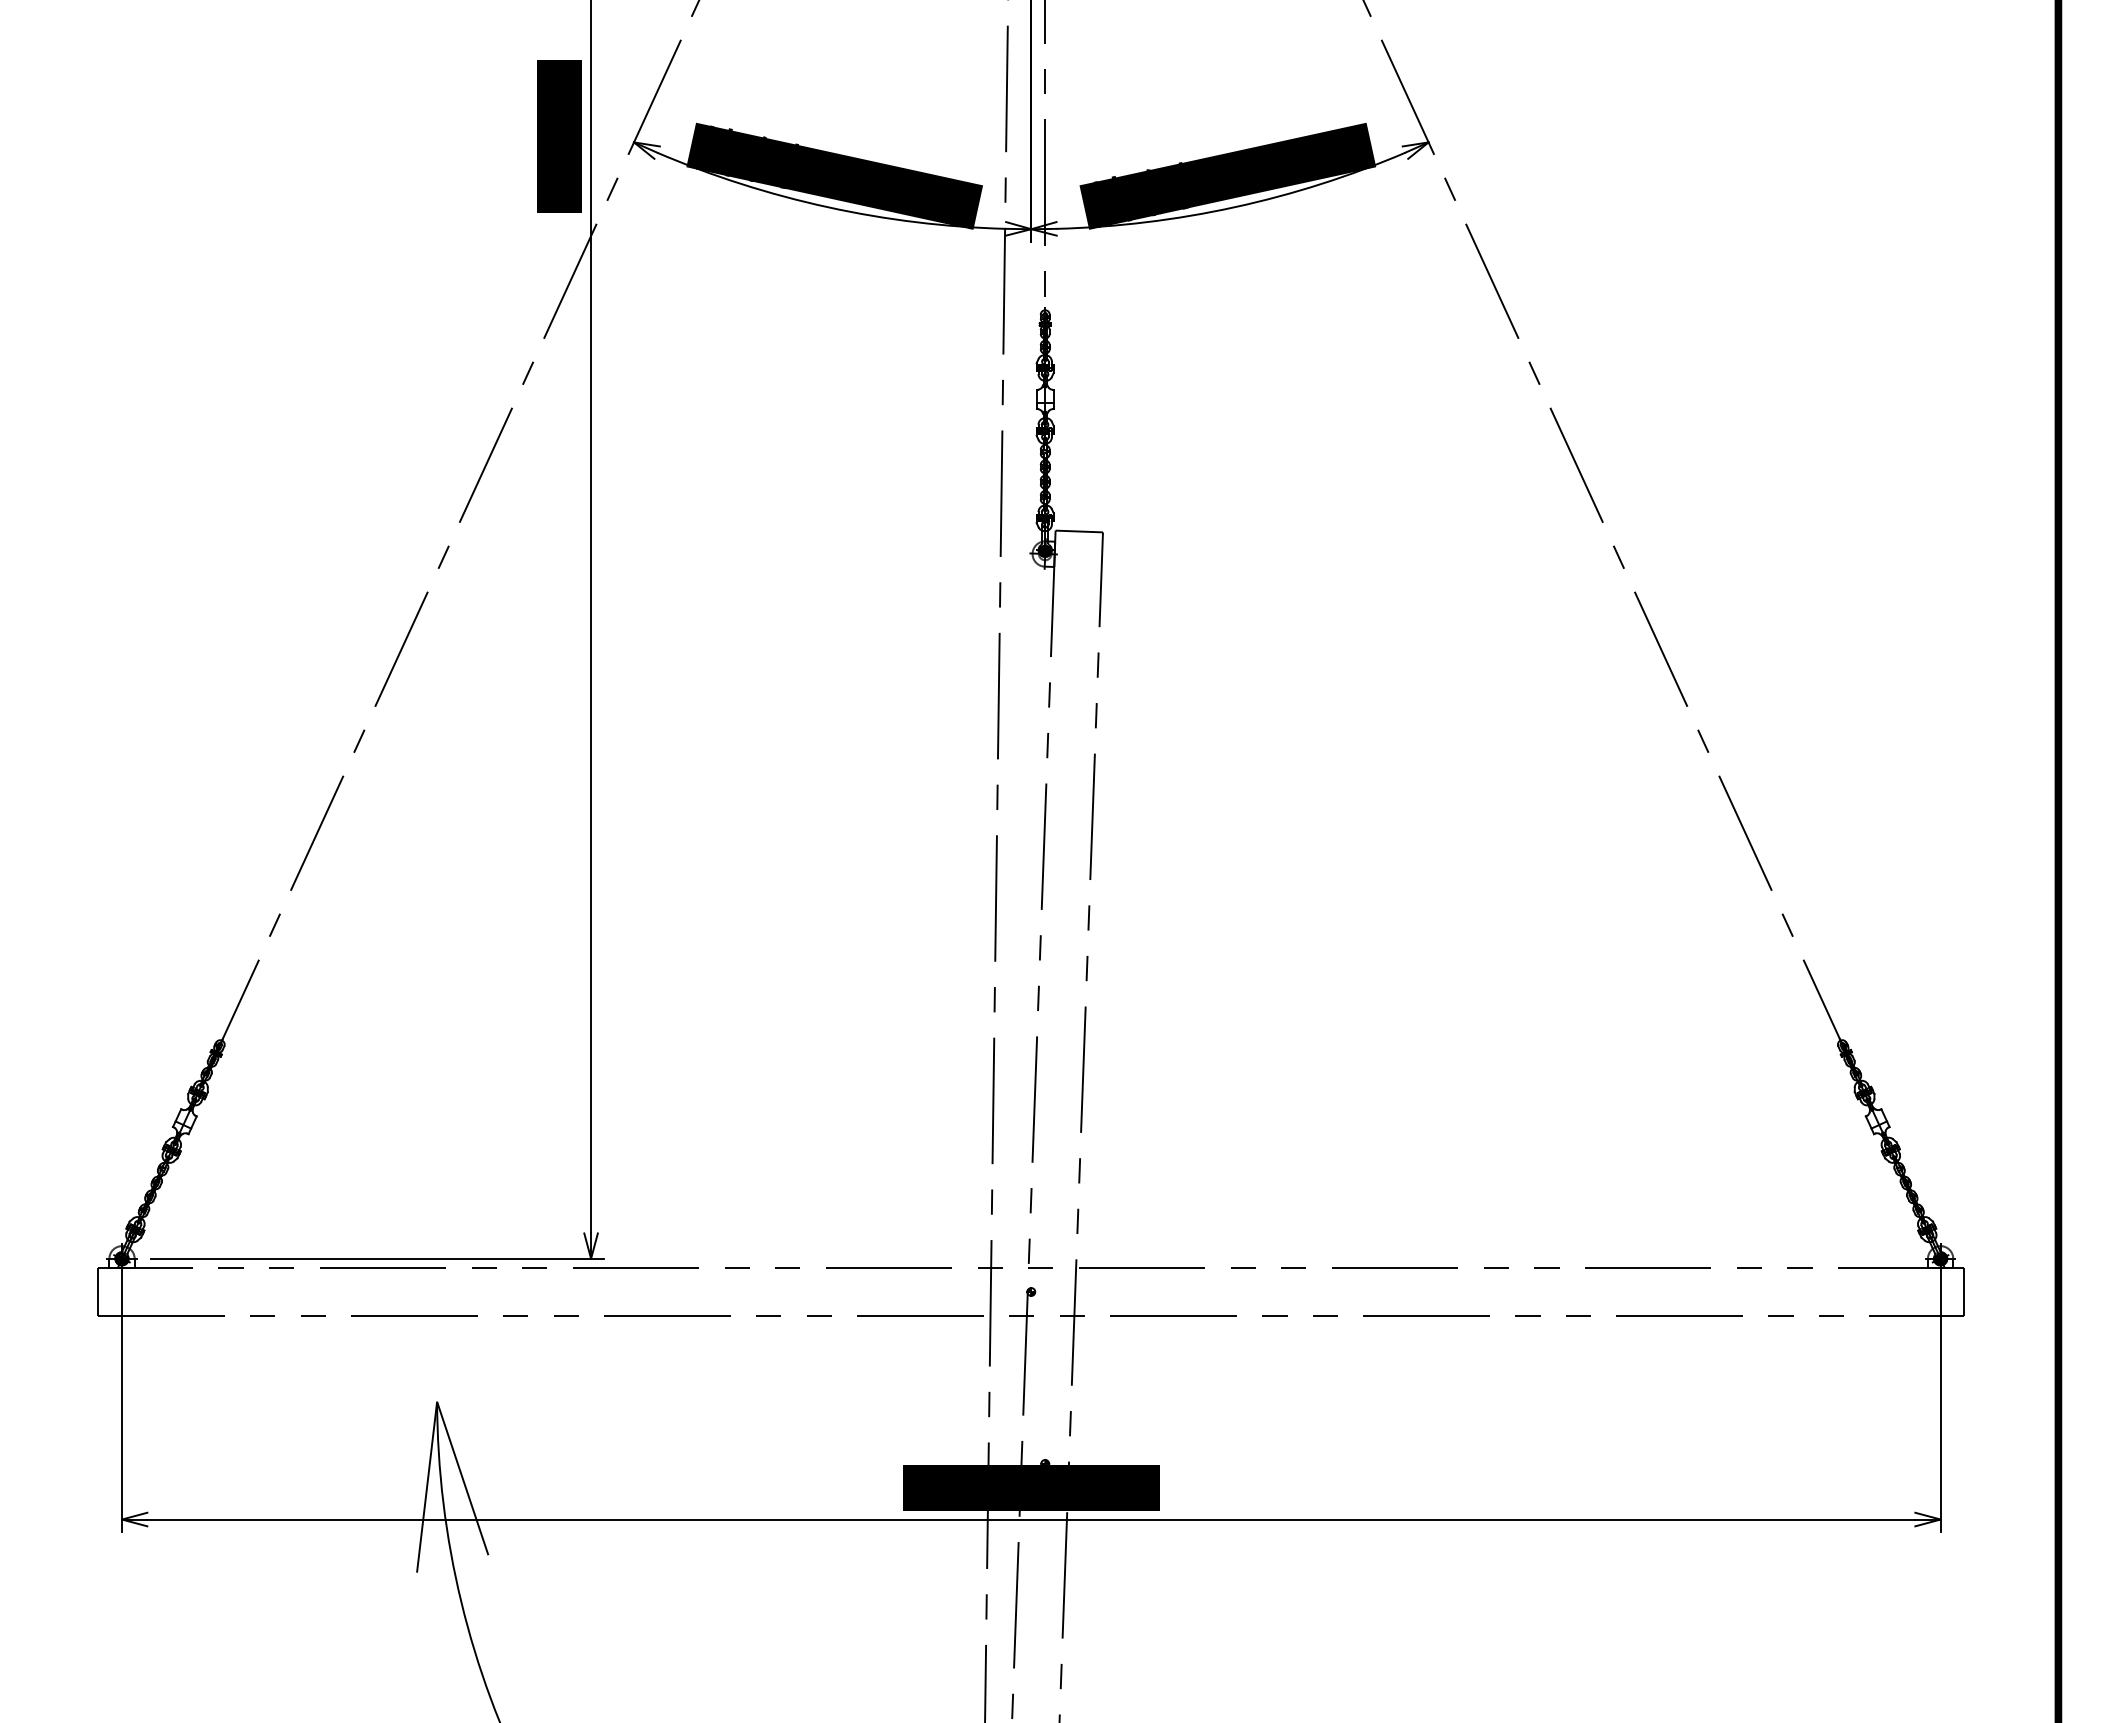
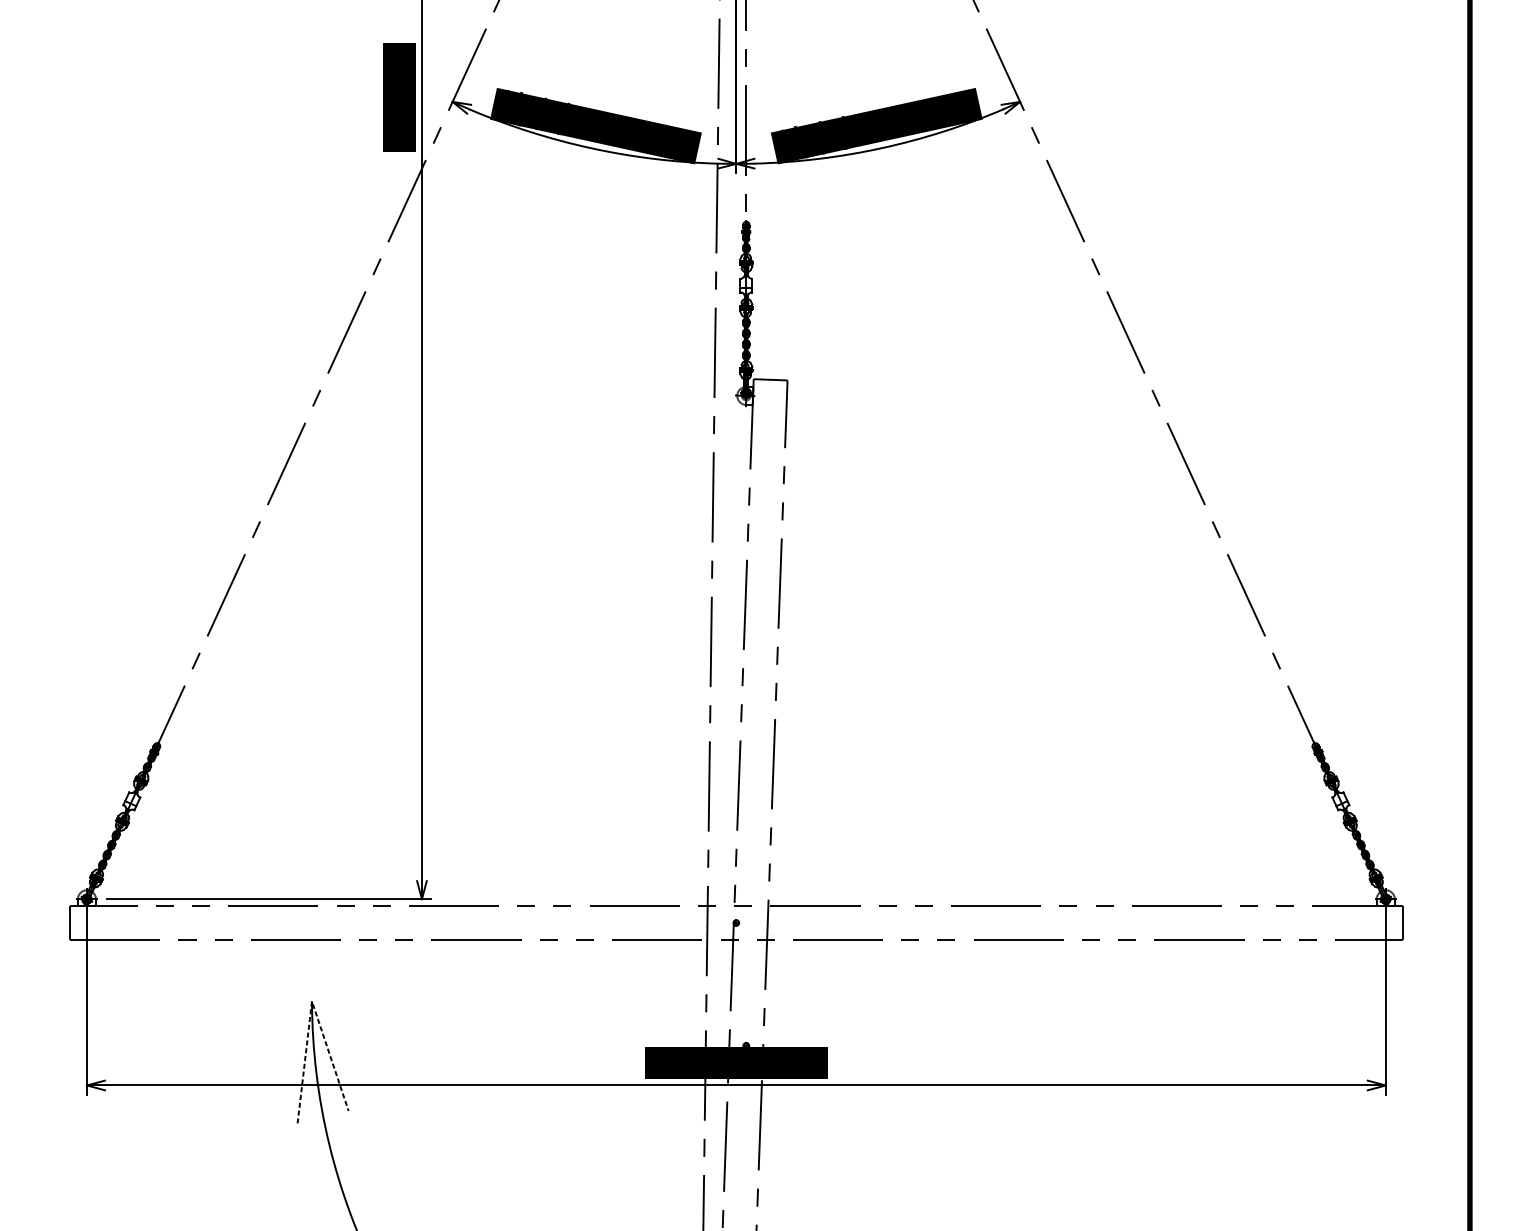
line: (436, 1405) -> (311, 1004), solid -> dashed

